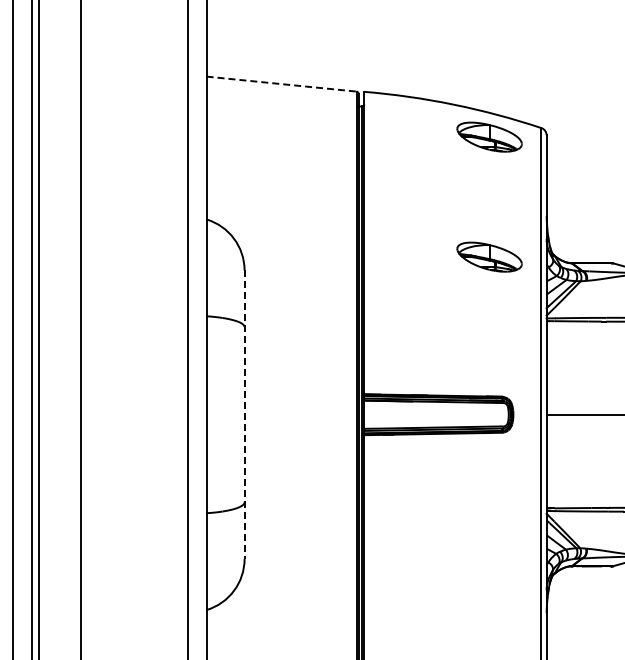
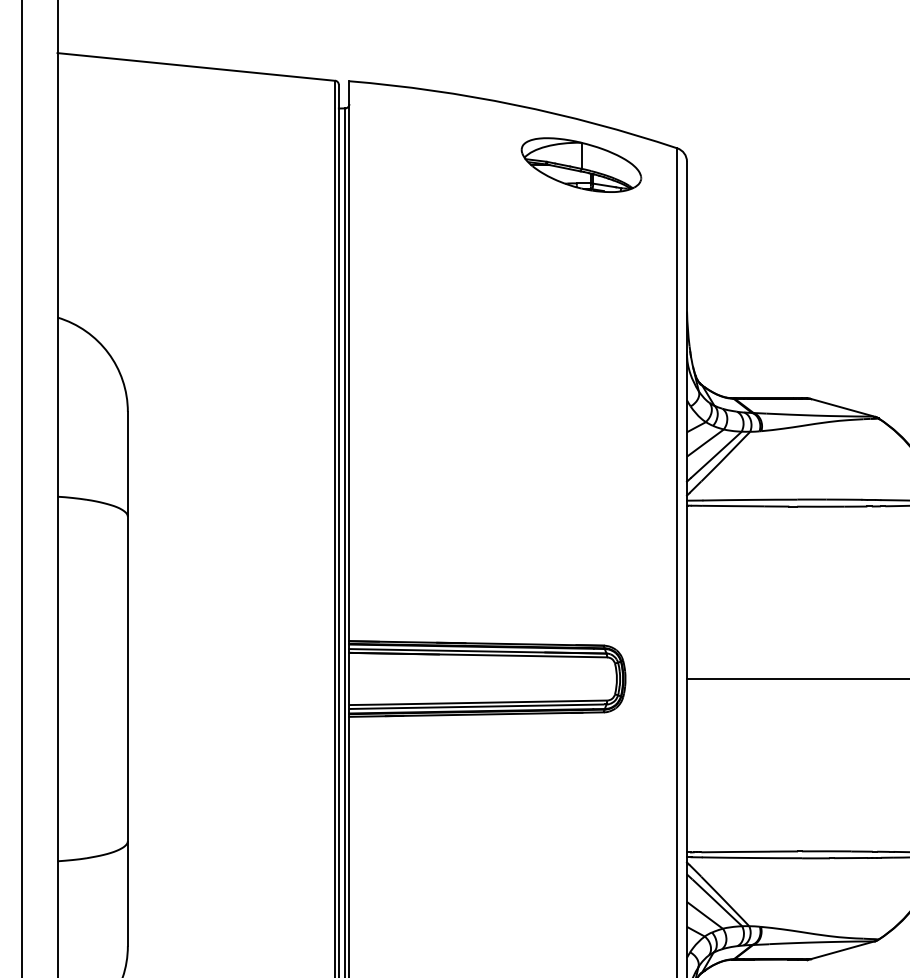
line: (282, 84) -> (198, 67), dashed -> solid
part: (489, 256) -> (581, 386), removed
line: (244, 415) -> (127, 680), dashed -> solid

